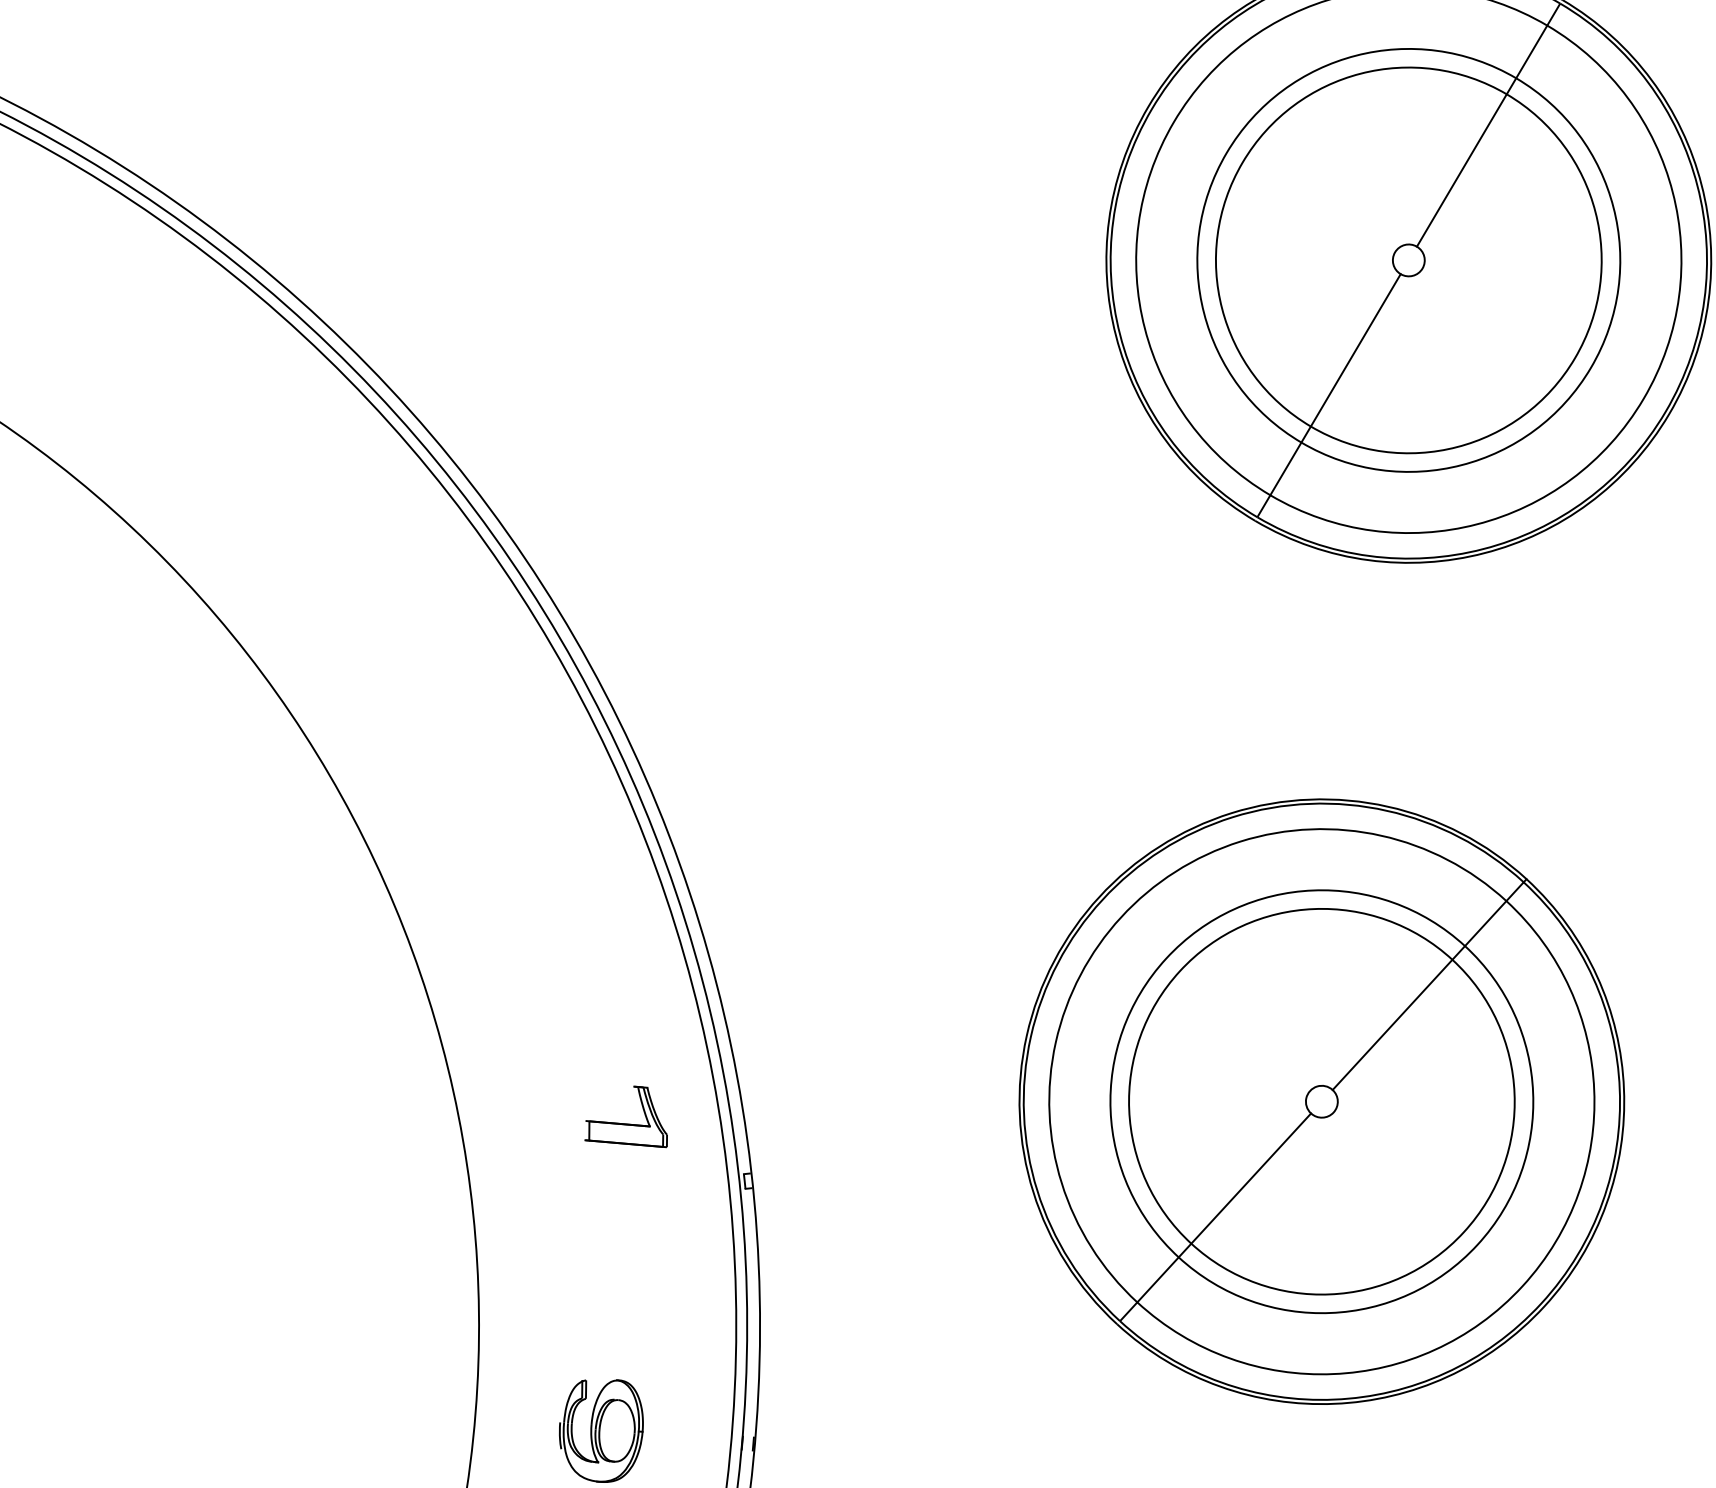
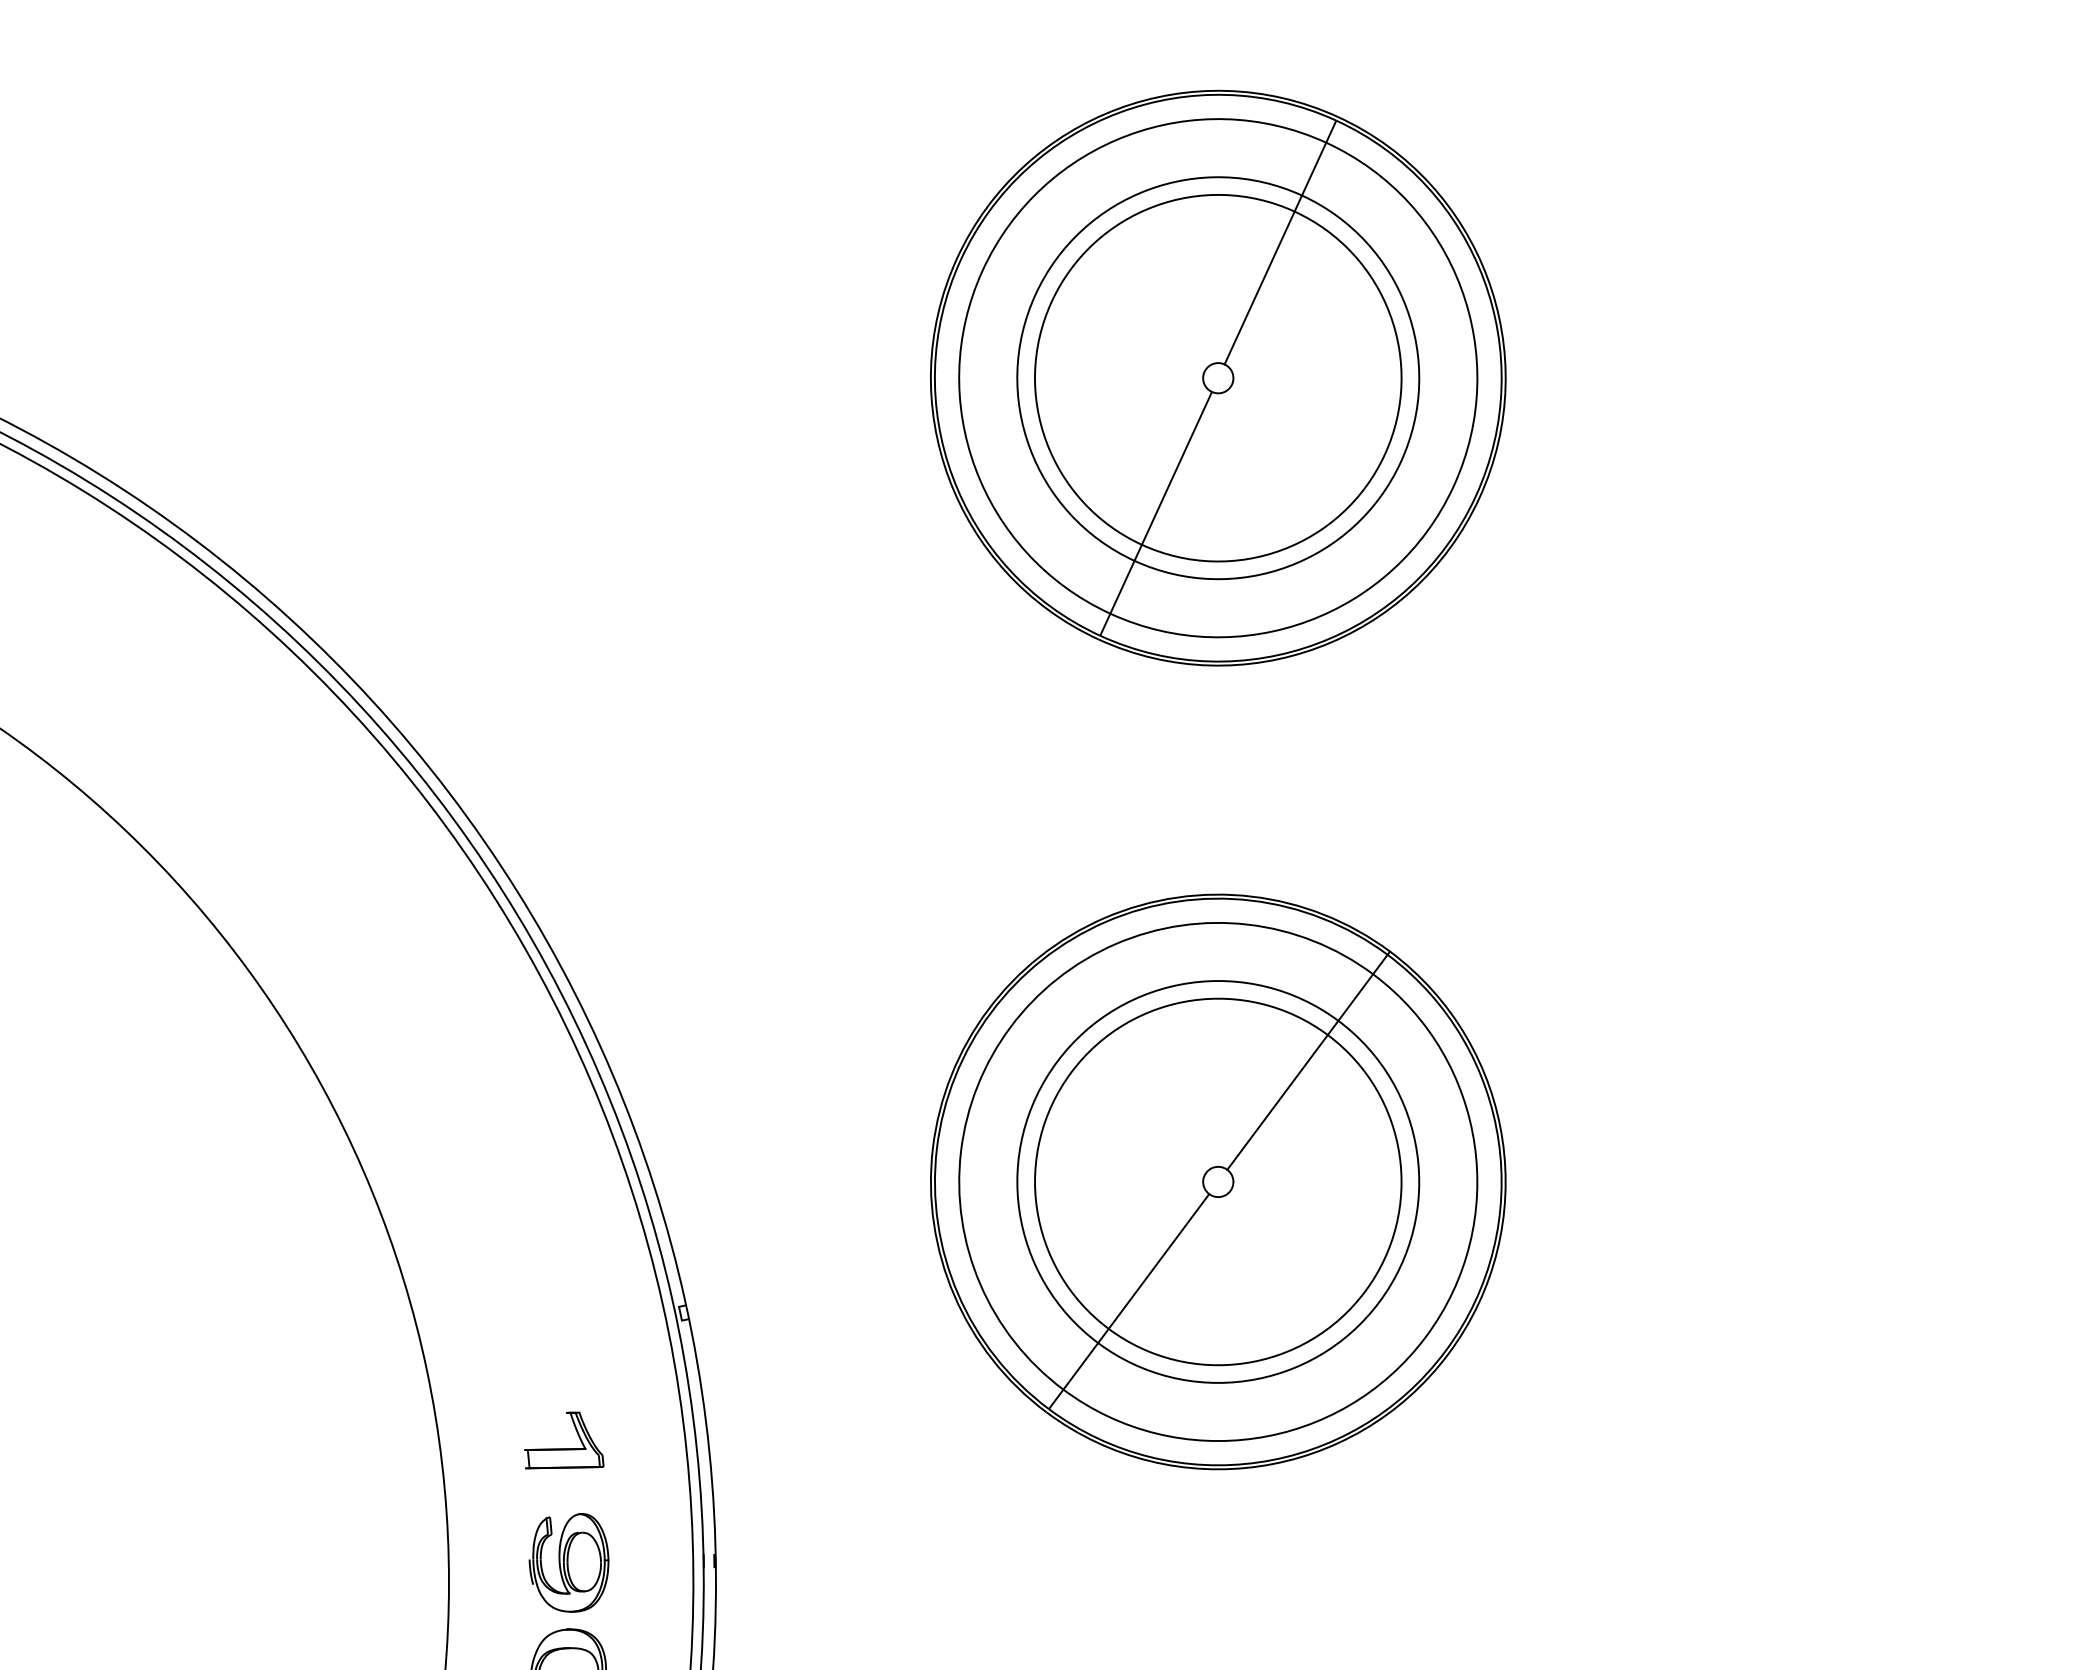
part: (627, 1123) -> (564, 1448), moved

